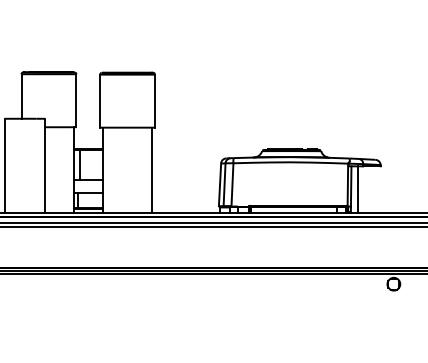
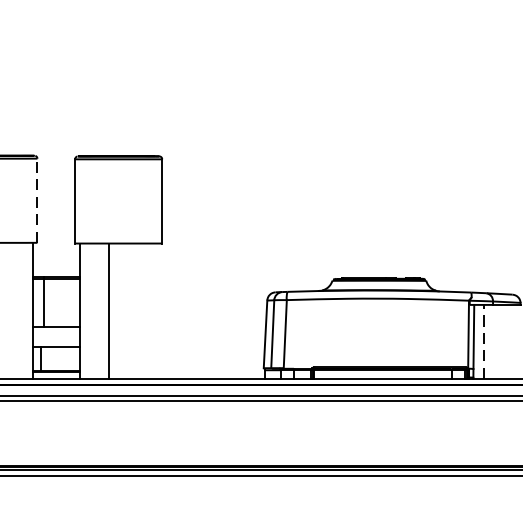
line: (76, 100) -> (37, 200), solid -> dashed
line: (152, 169) -> (109, 309), moved
line: (357, 189) -> (483, 341), solid -> dashed

